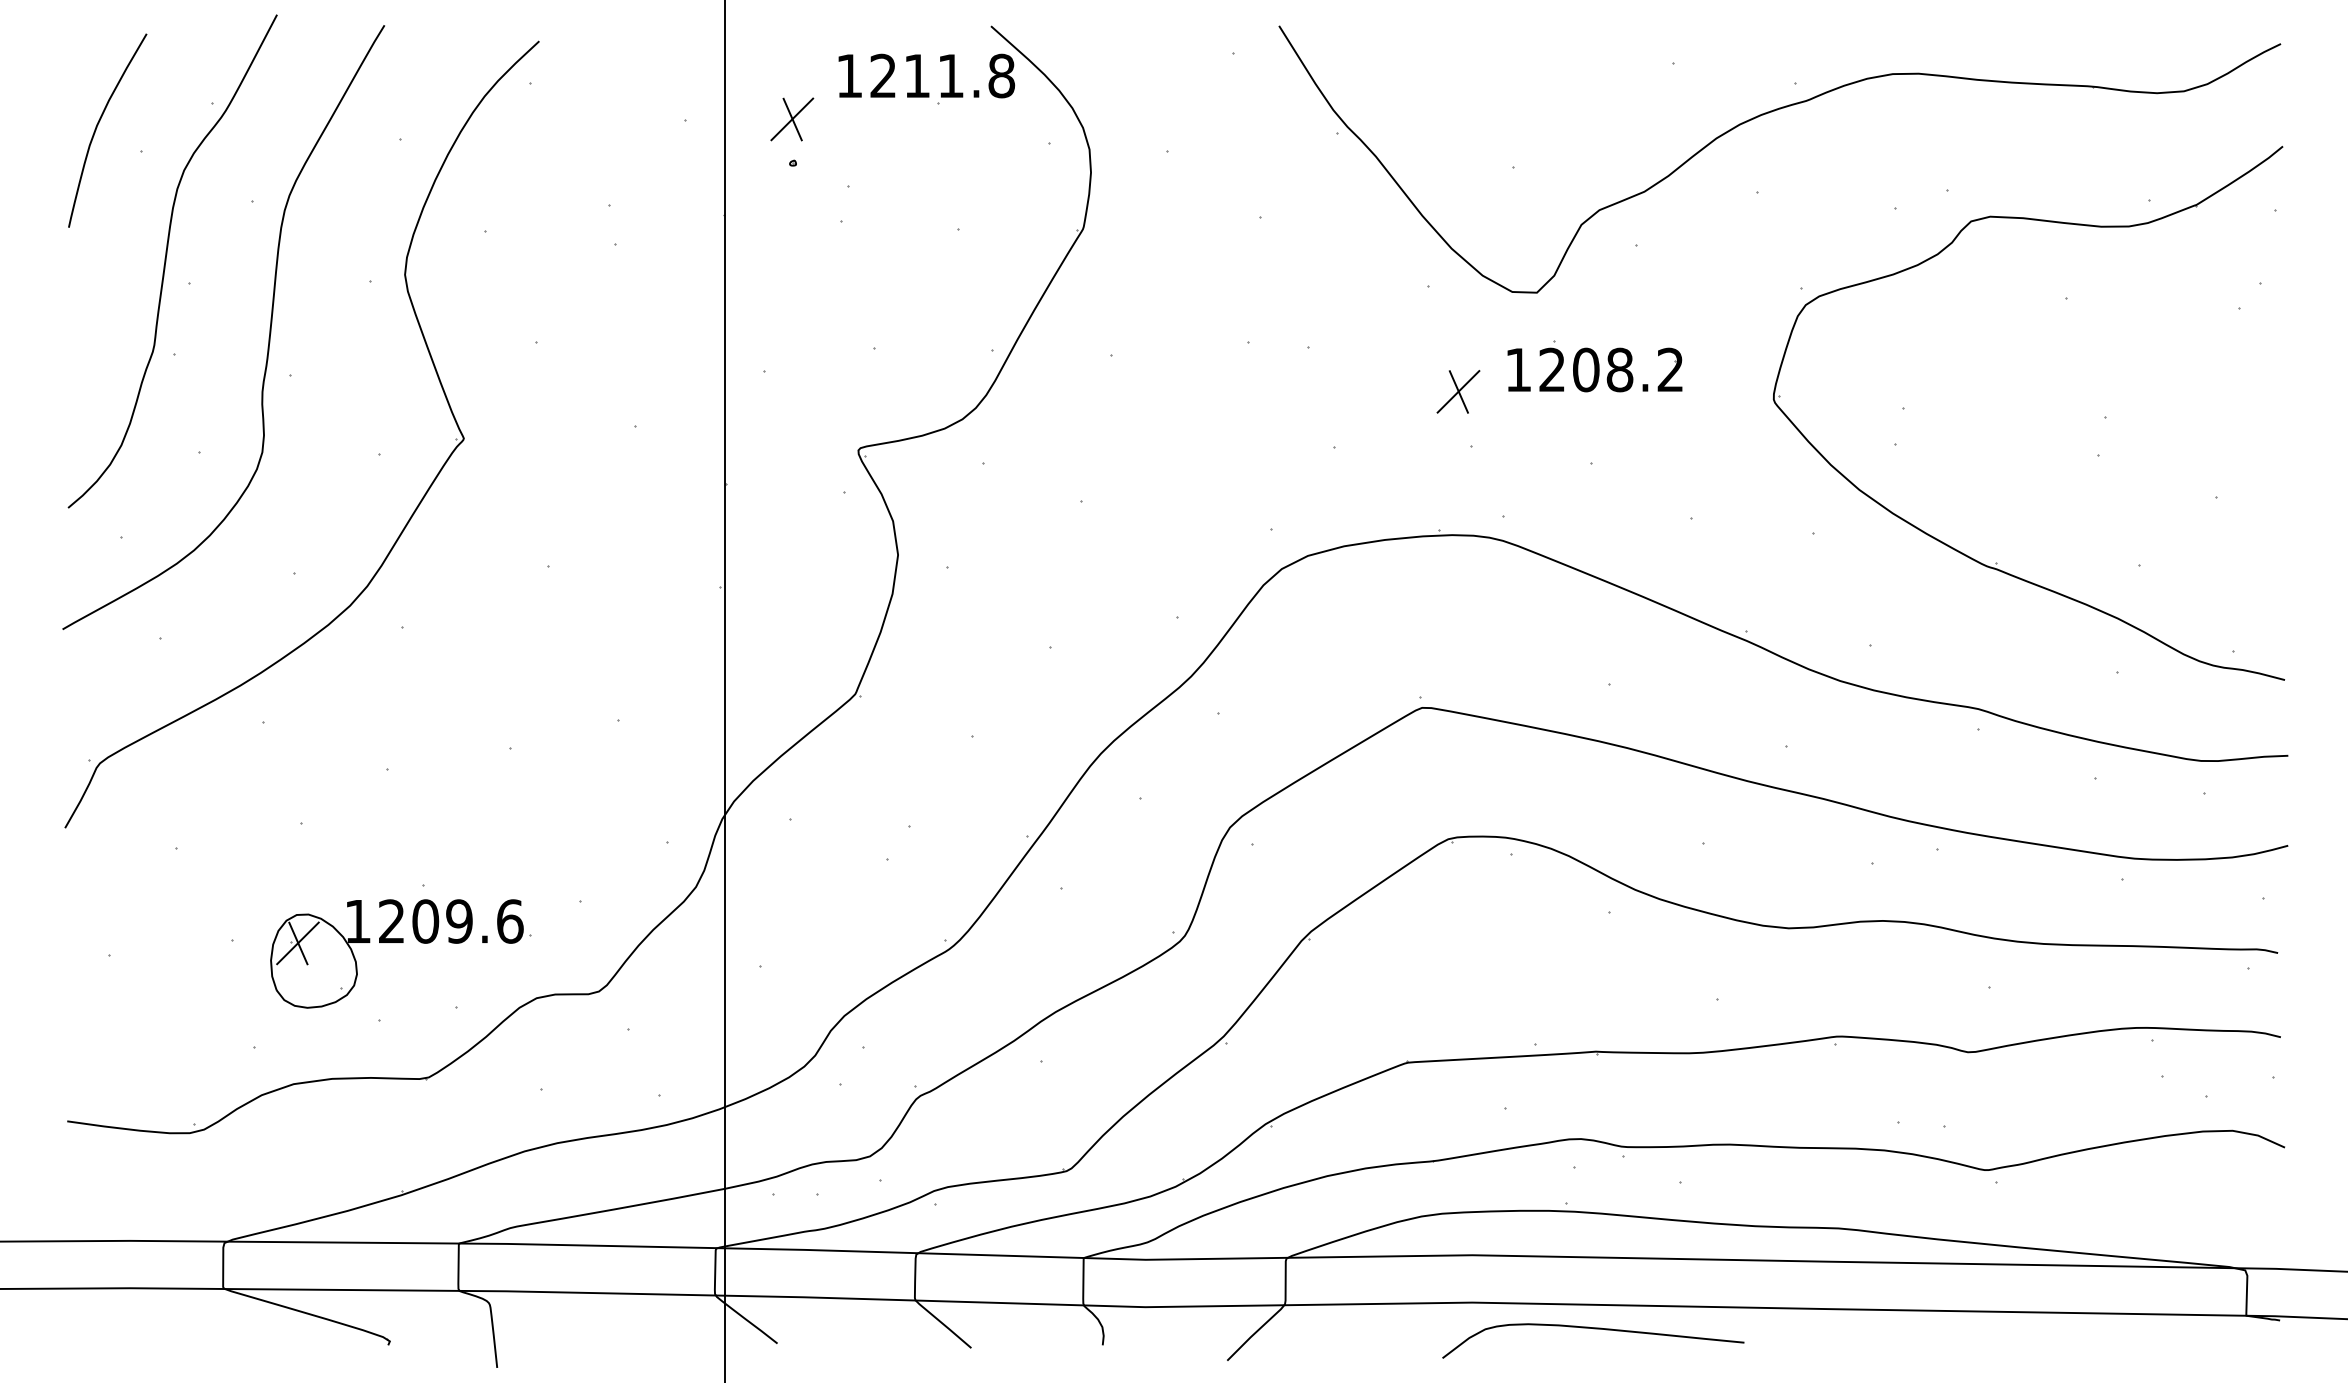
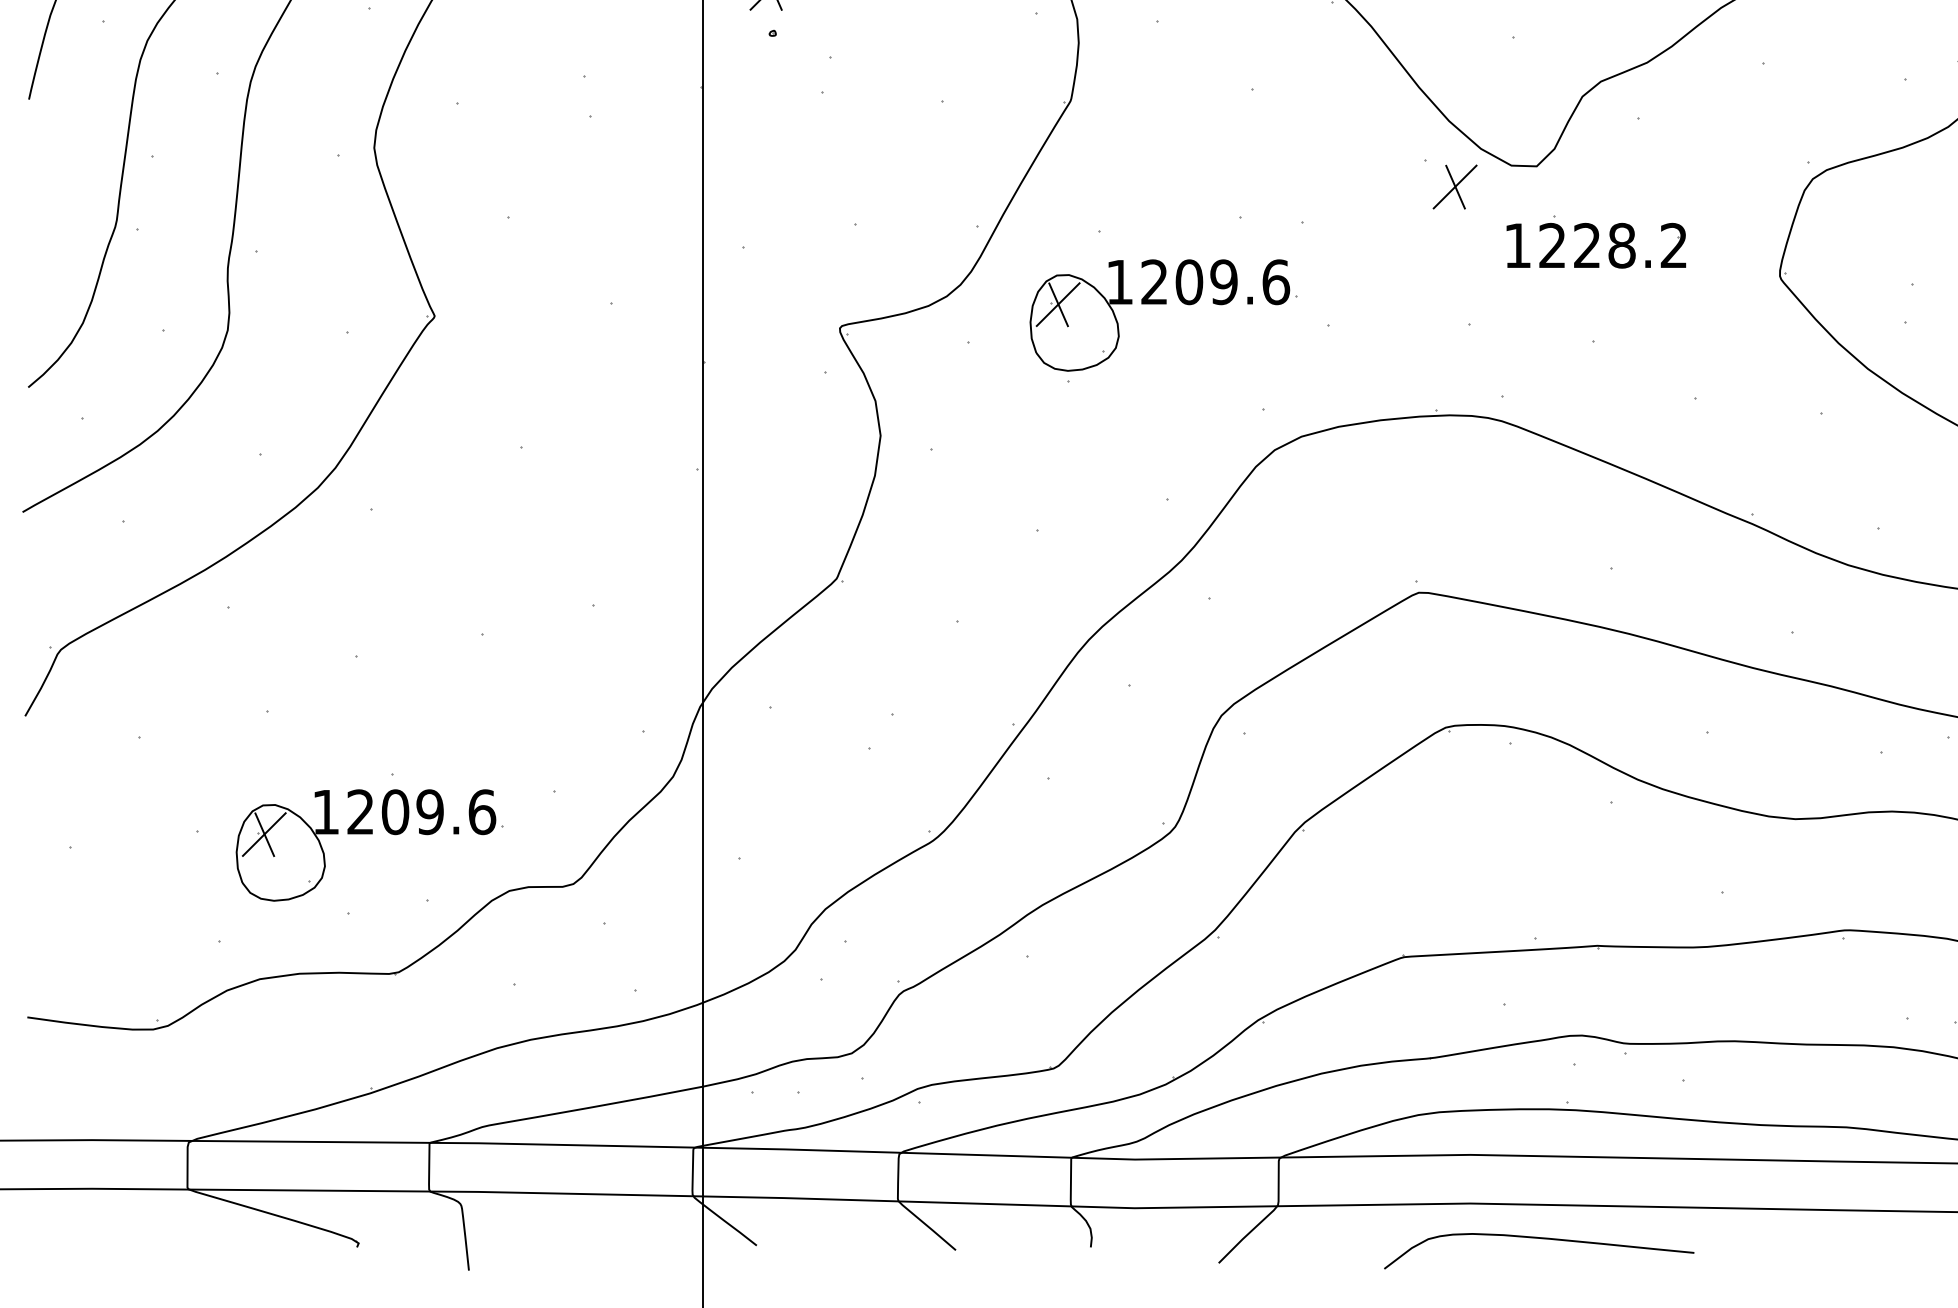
text: (1586, 369) -> (1587, 245), 1208.2 -> 1228.2
part: (1458, 391) -> (1455, 186), moved
part: (1173, 426) -> (1163, 303), added
curve: (1593, 1329) -> (1539, 1239), moved

